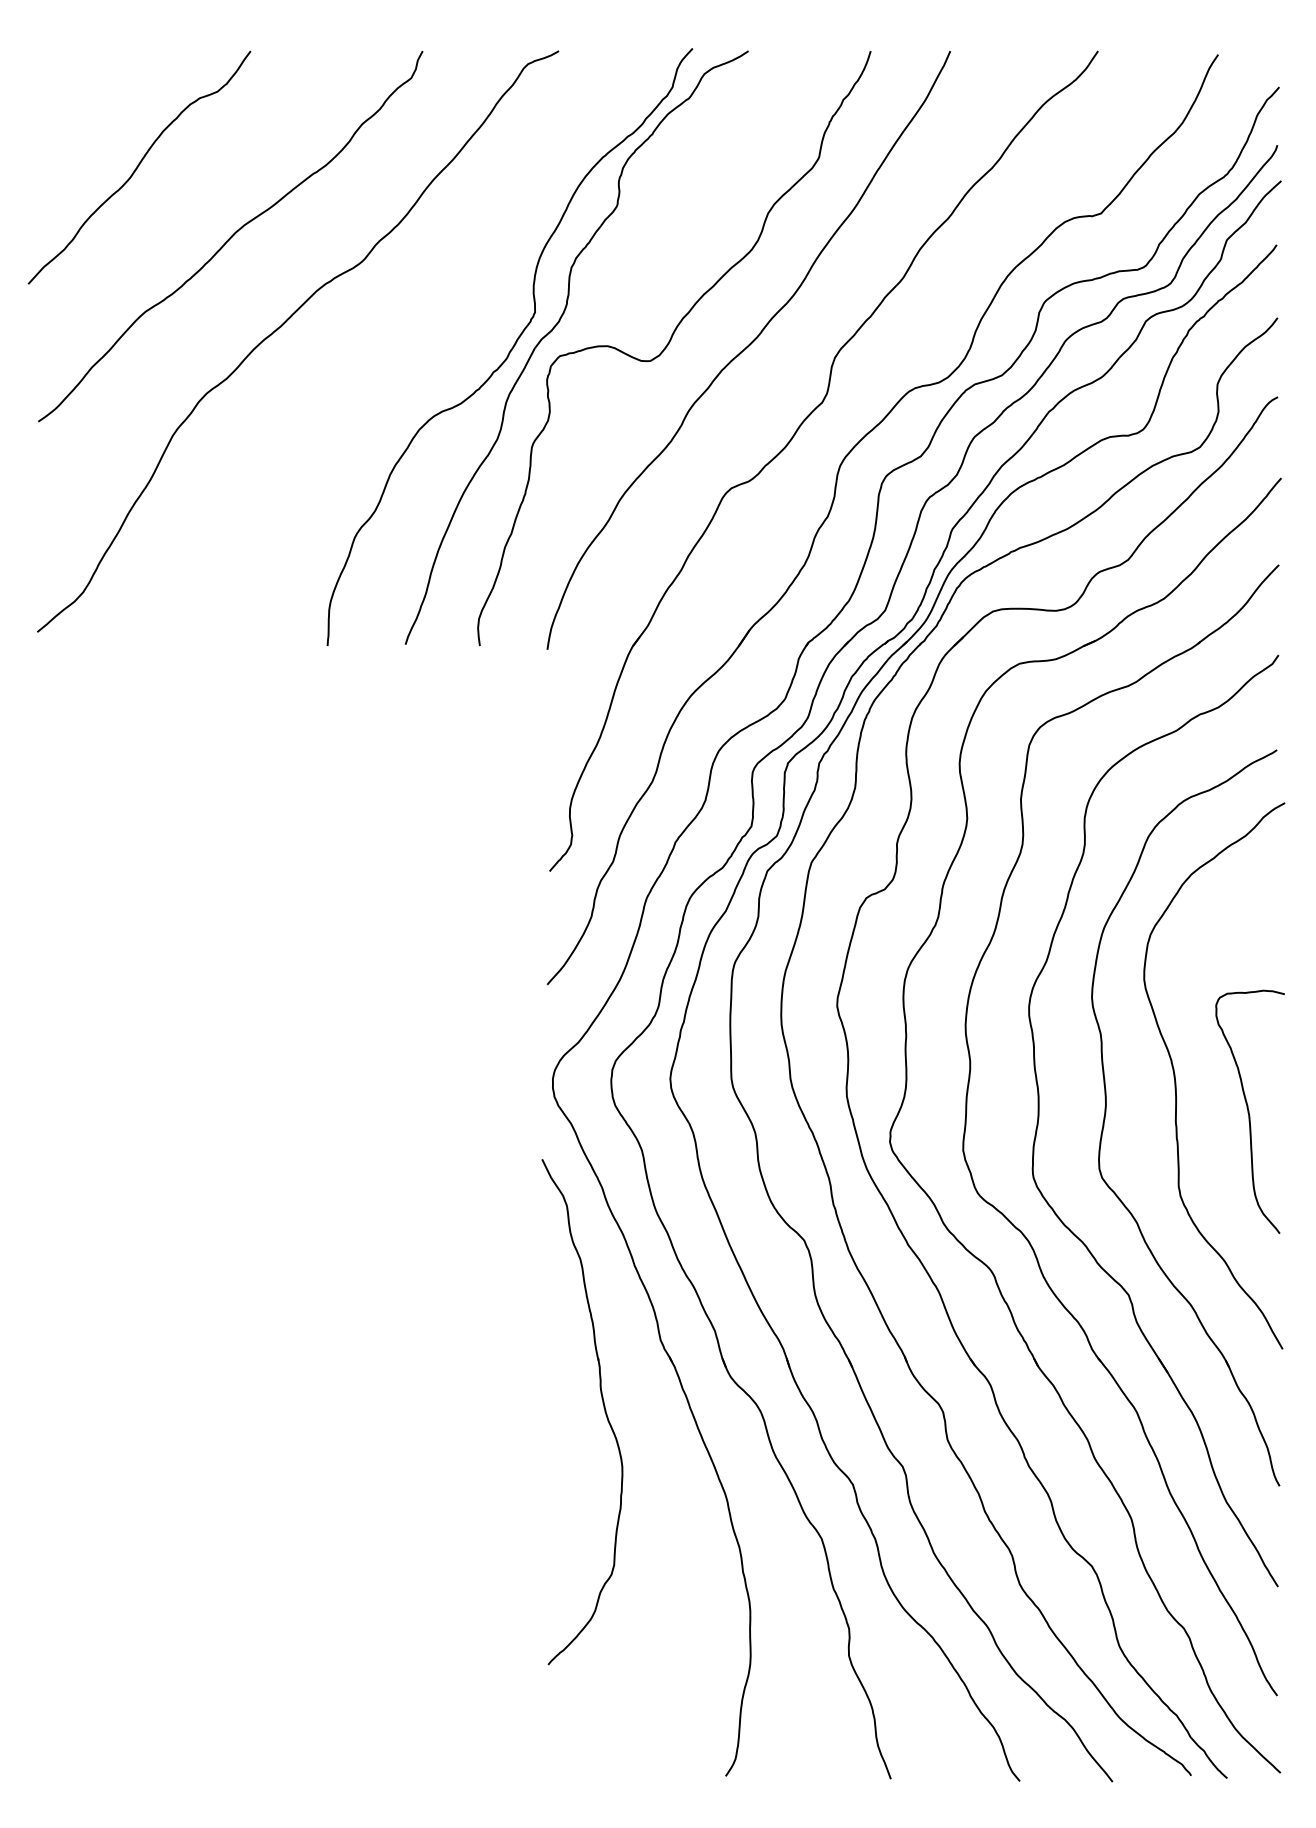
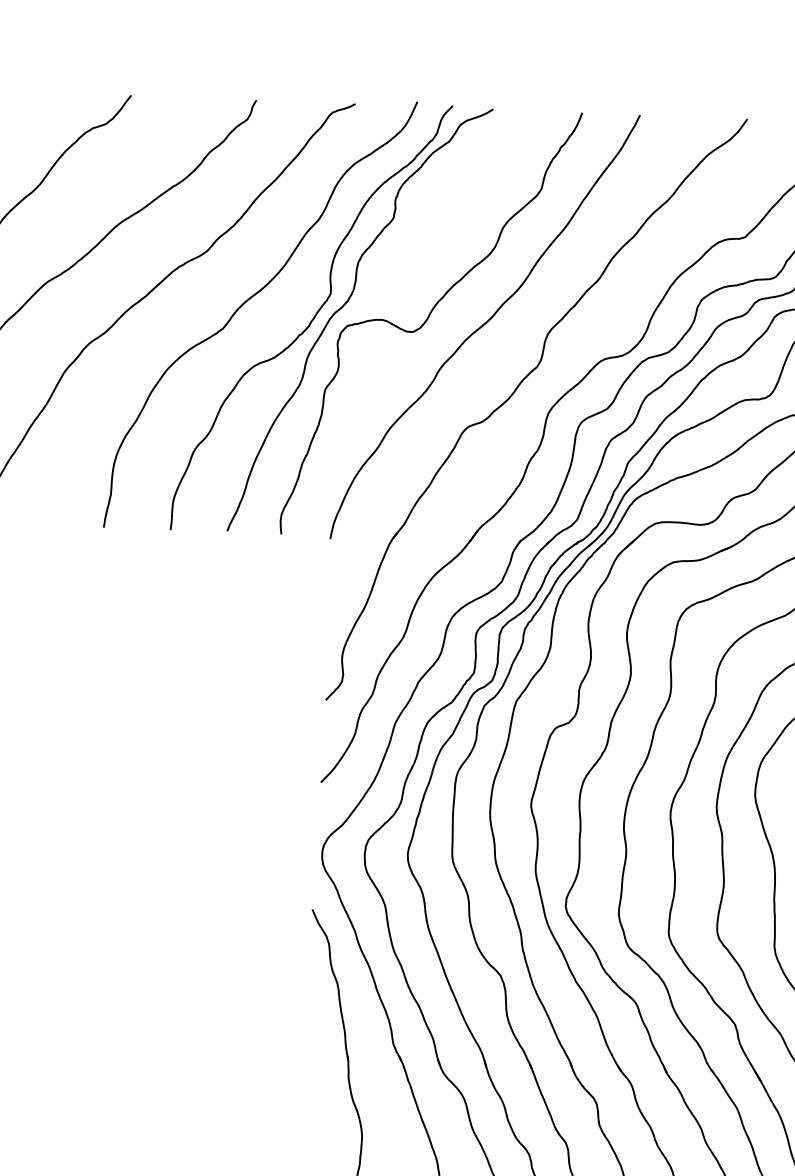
curve: (421, 327) -> (247, 301), added

